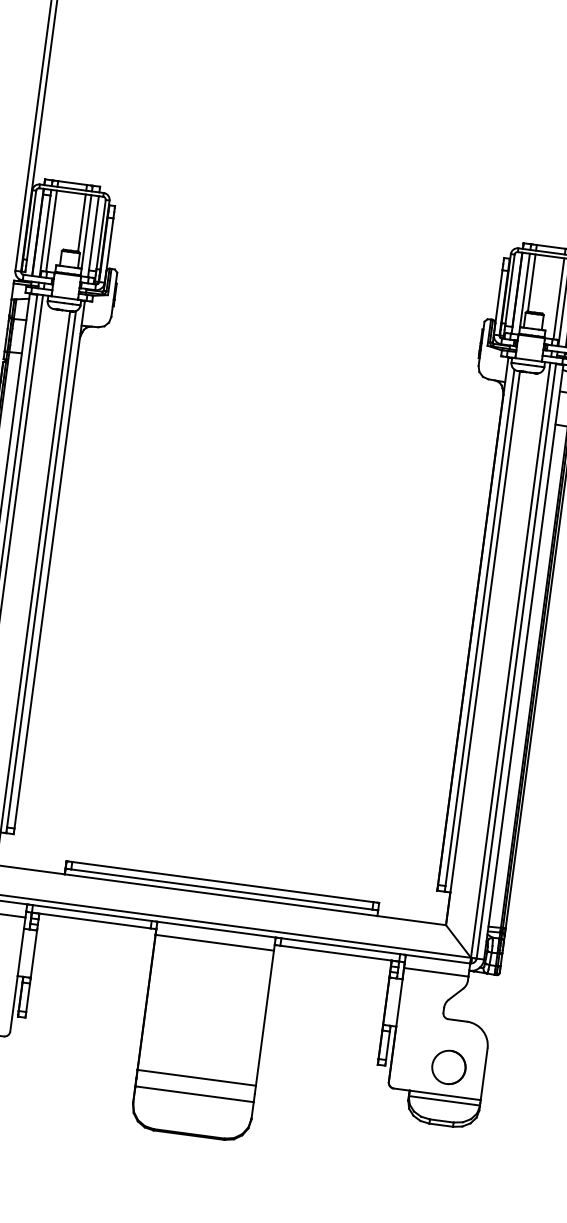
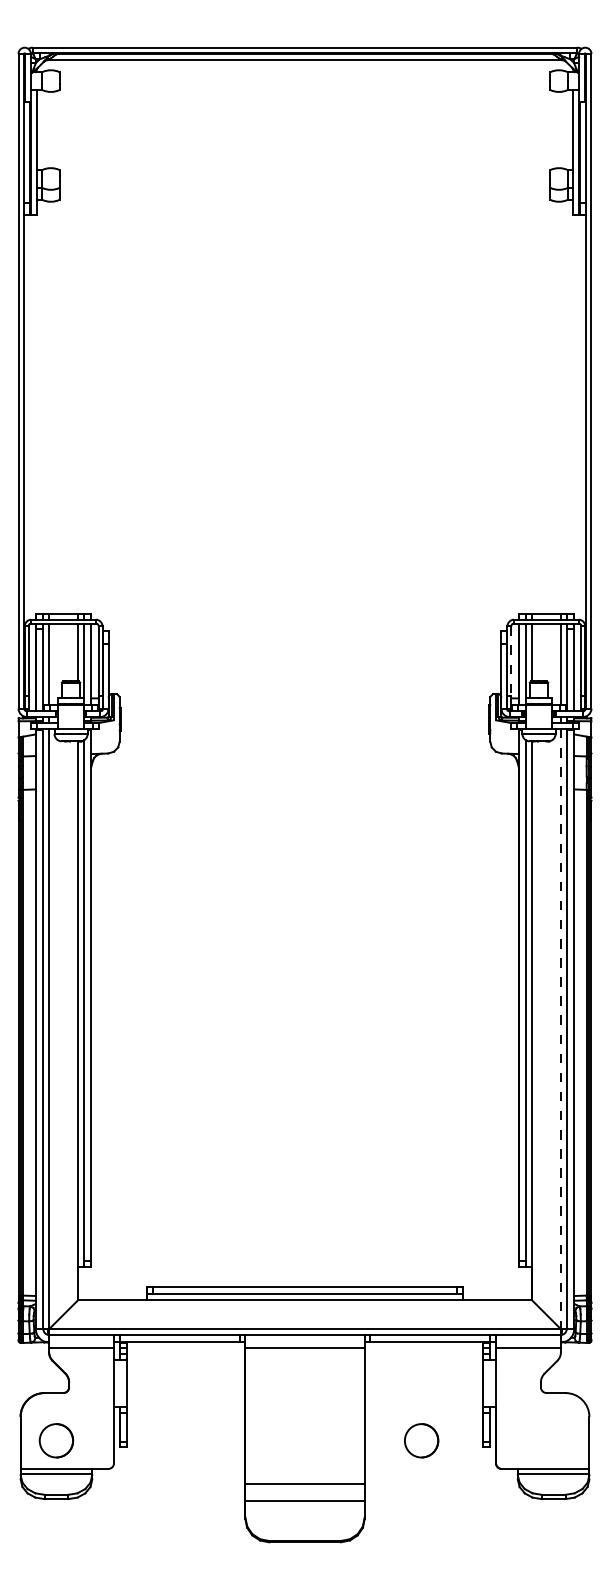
line: (510, 289) -> (511, 661), solid -> dashed
line: (510, 660) -> (560, 1029), solid -> dashed
circle: (448, 1067) -> (421, 1440), moved

